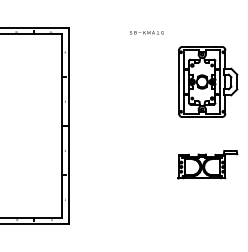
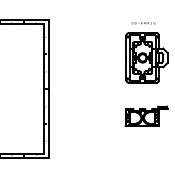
text: (146, 33) -> (143, 23), moved

